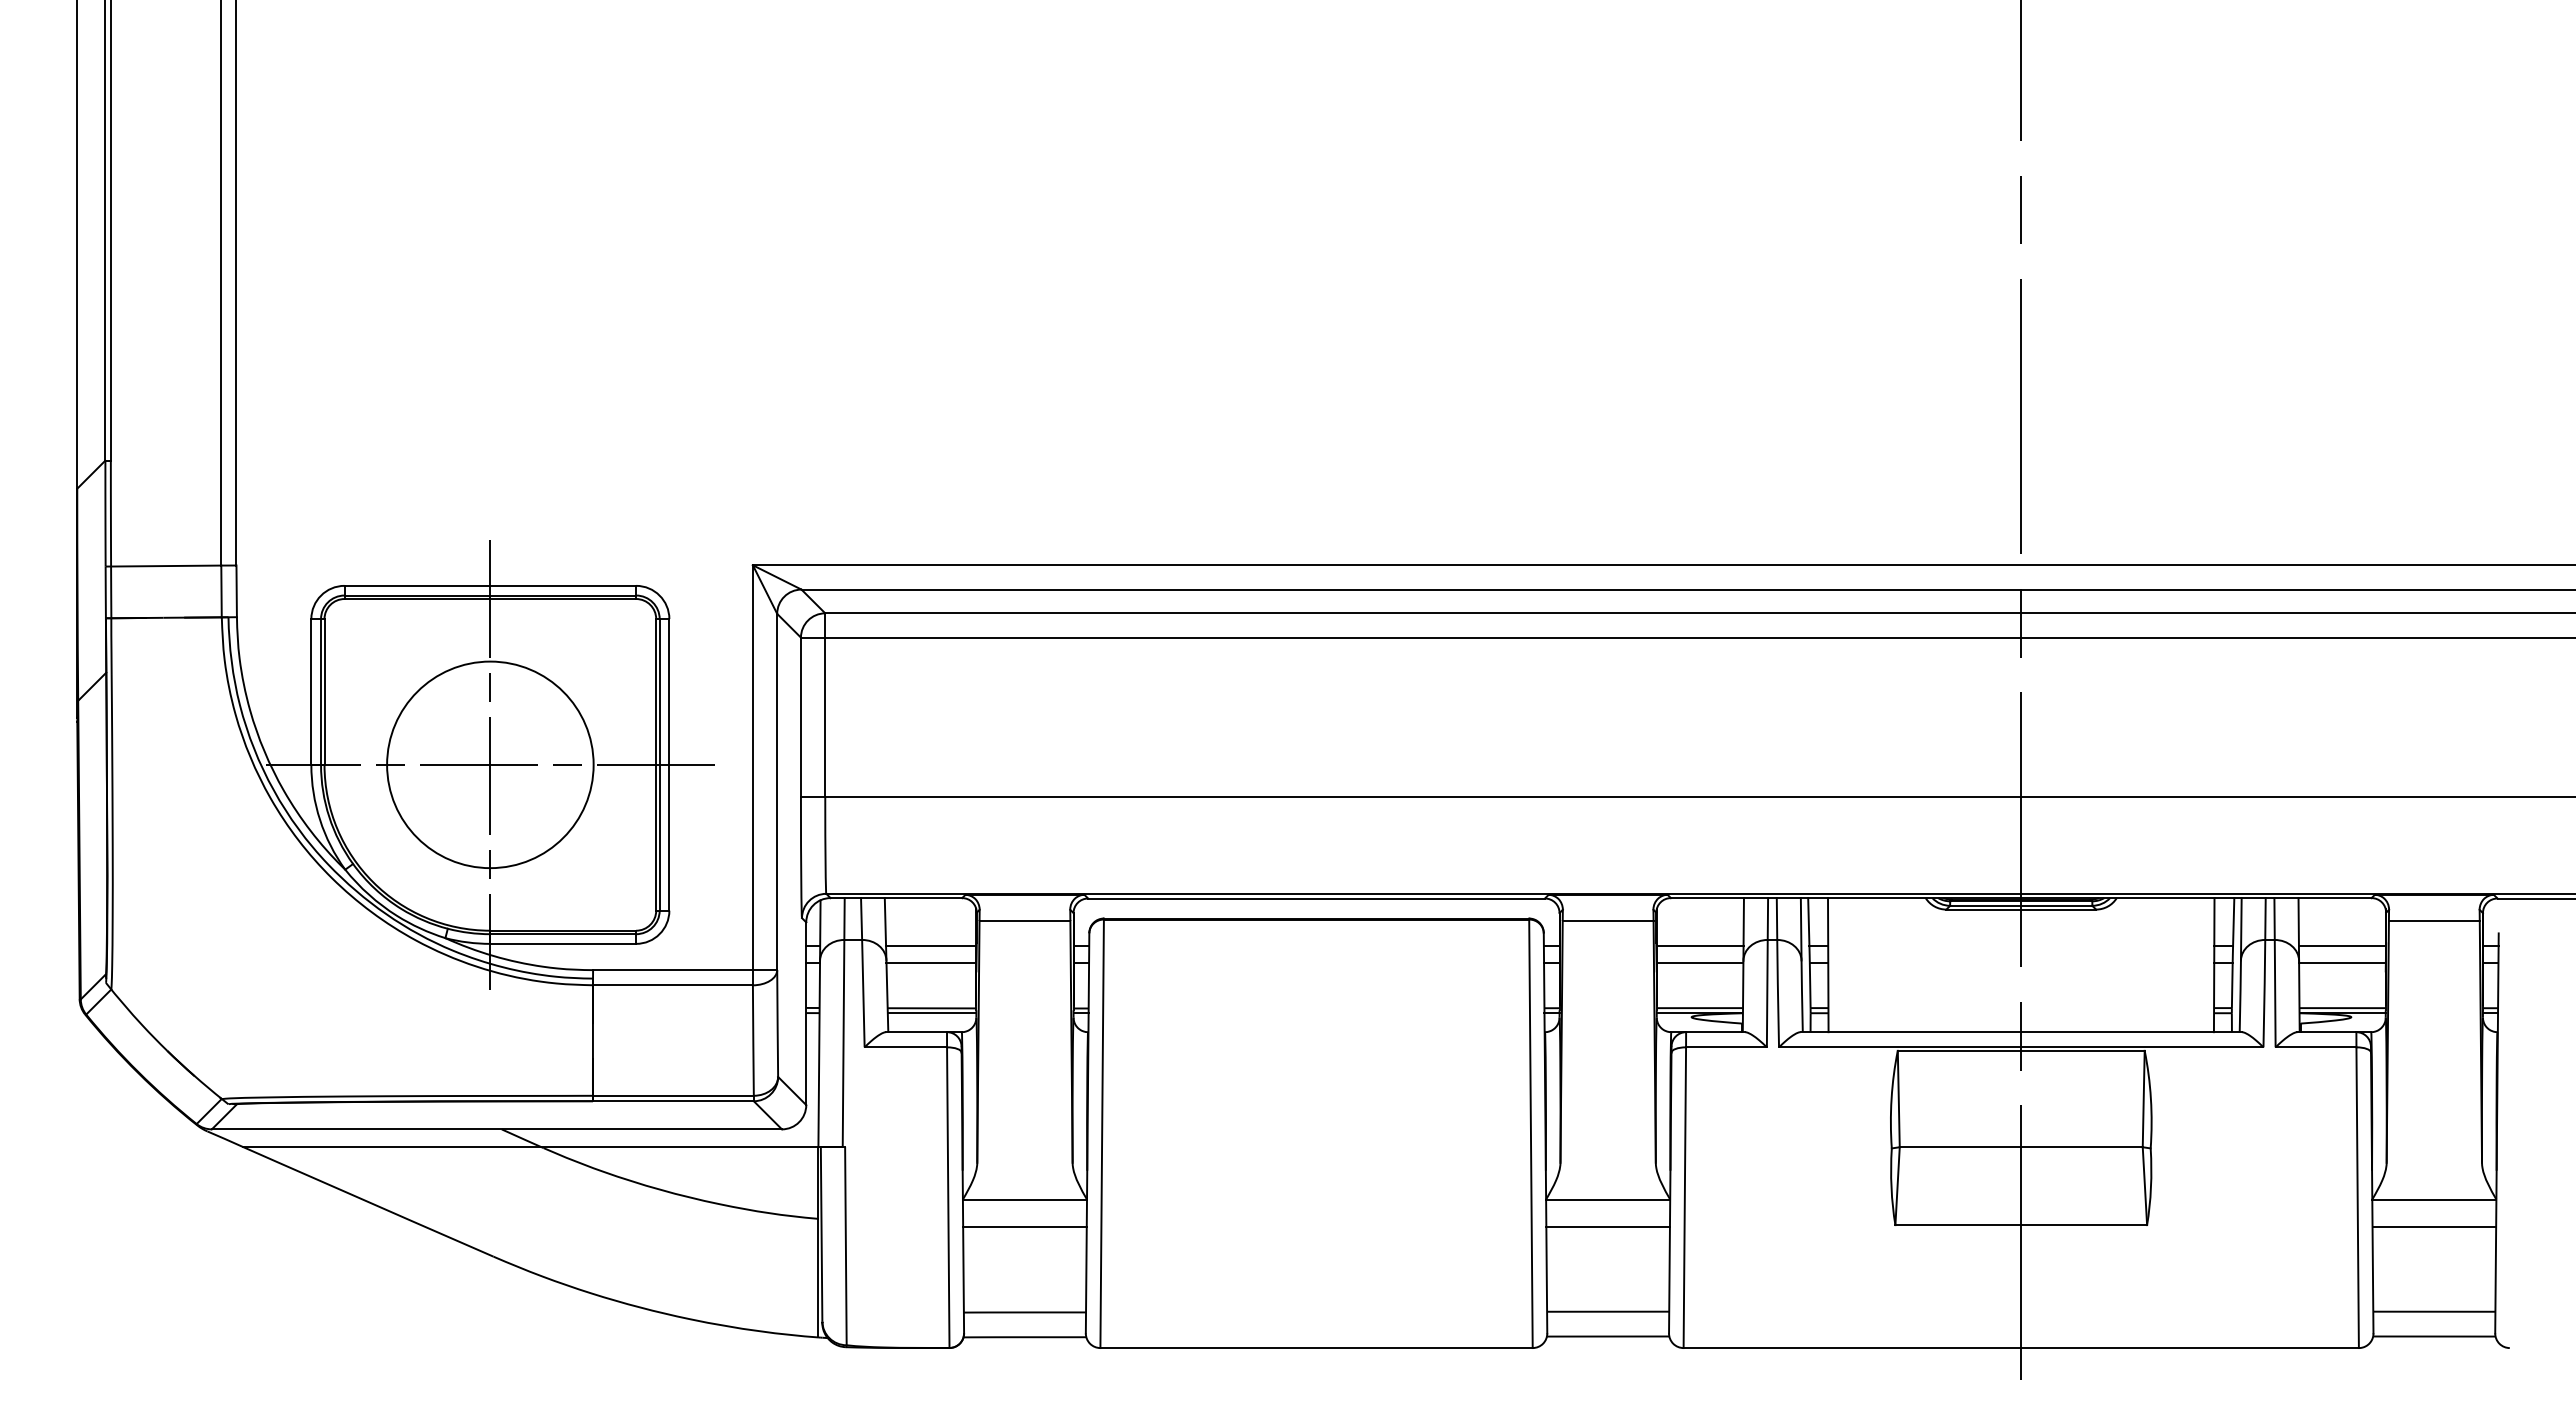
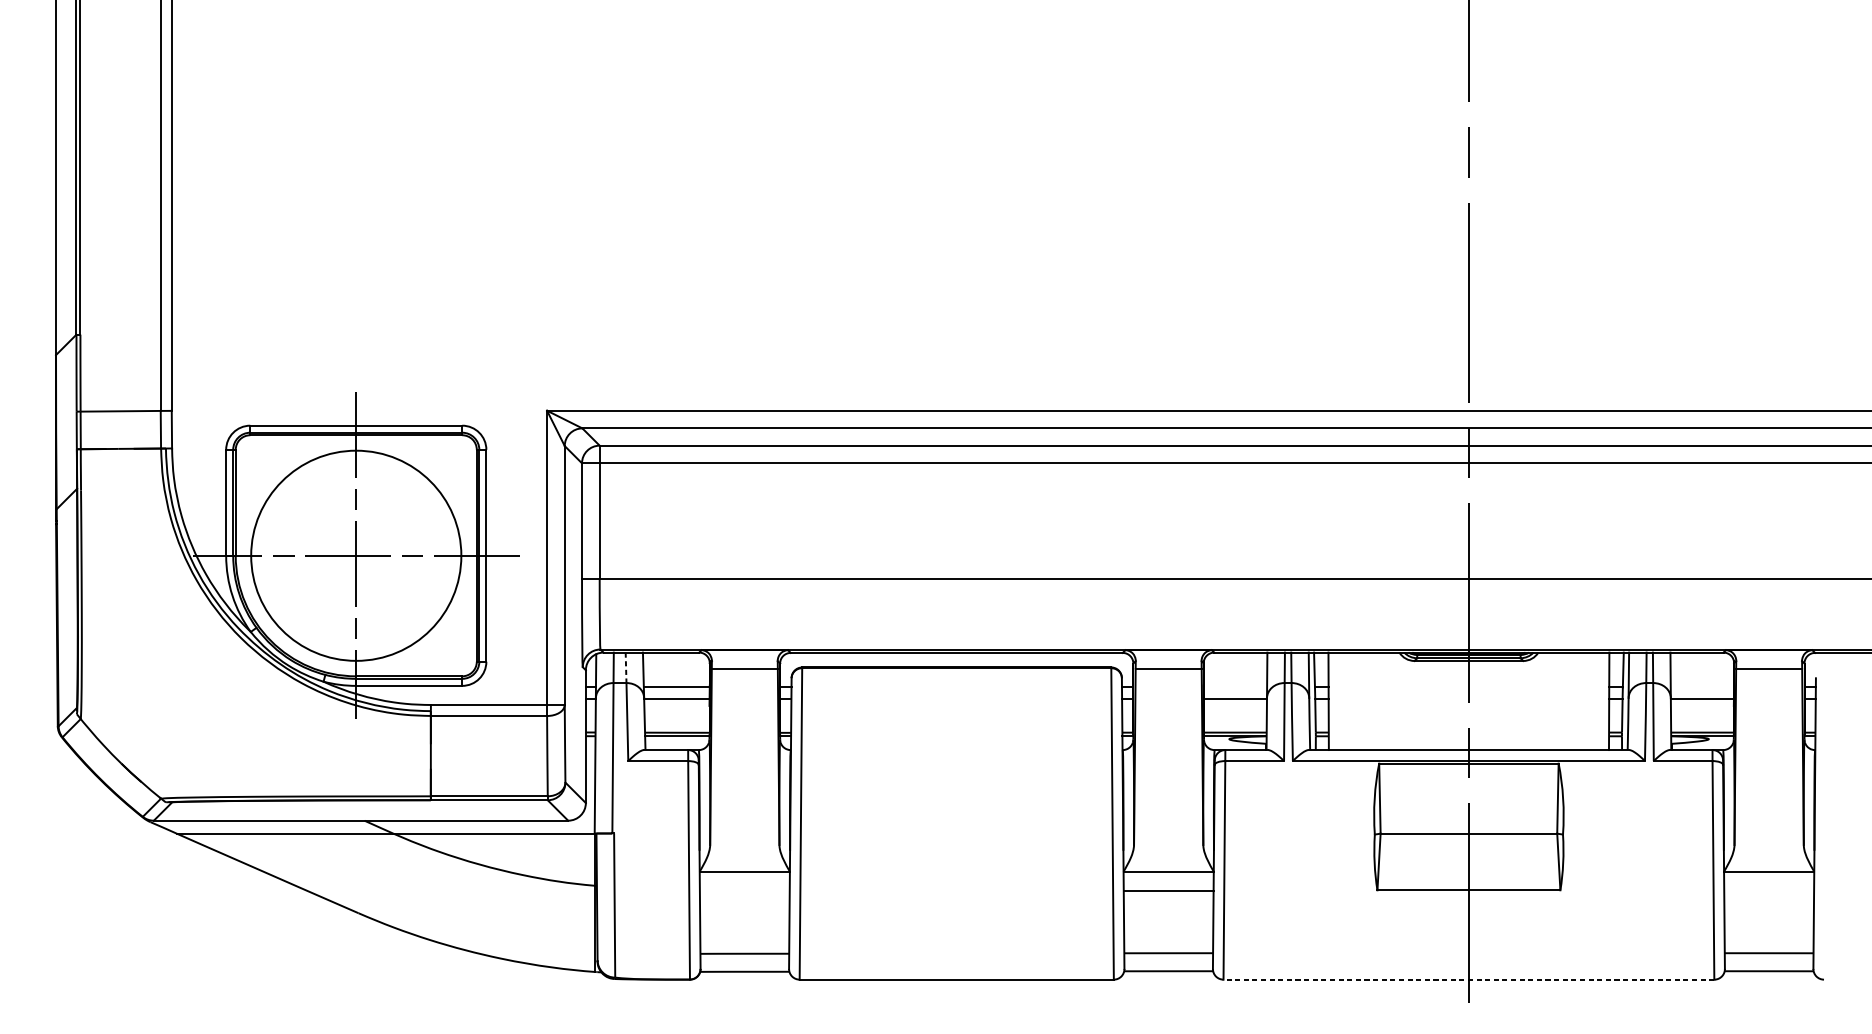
circle: (490, 764) -> (356, 555), size x1.4
line: (861, 919) -> (626, 668), solid -> dashed
line: (1699, 946) -> (1235, 687), removed
line: (2341, 946) -> (1701, 687), removed
line: (1024, 1226) -> (744, 891), removed
line: (2434, 1226) -> (1769, 891), removed
line: (2021, 1348) -> (1469, 979), solid -> dashed

